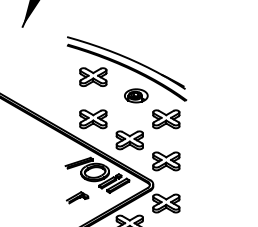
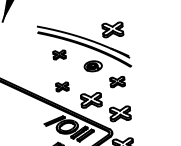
part: (166, 50) -> (113, 29), added
part: (93, 76) -> (59, 54), size x0.6
part: (93, 119) -> (62, 87), size x0.6
part: (166, 119) -> (117, 82), size x0.7

